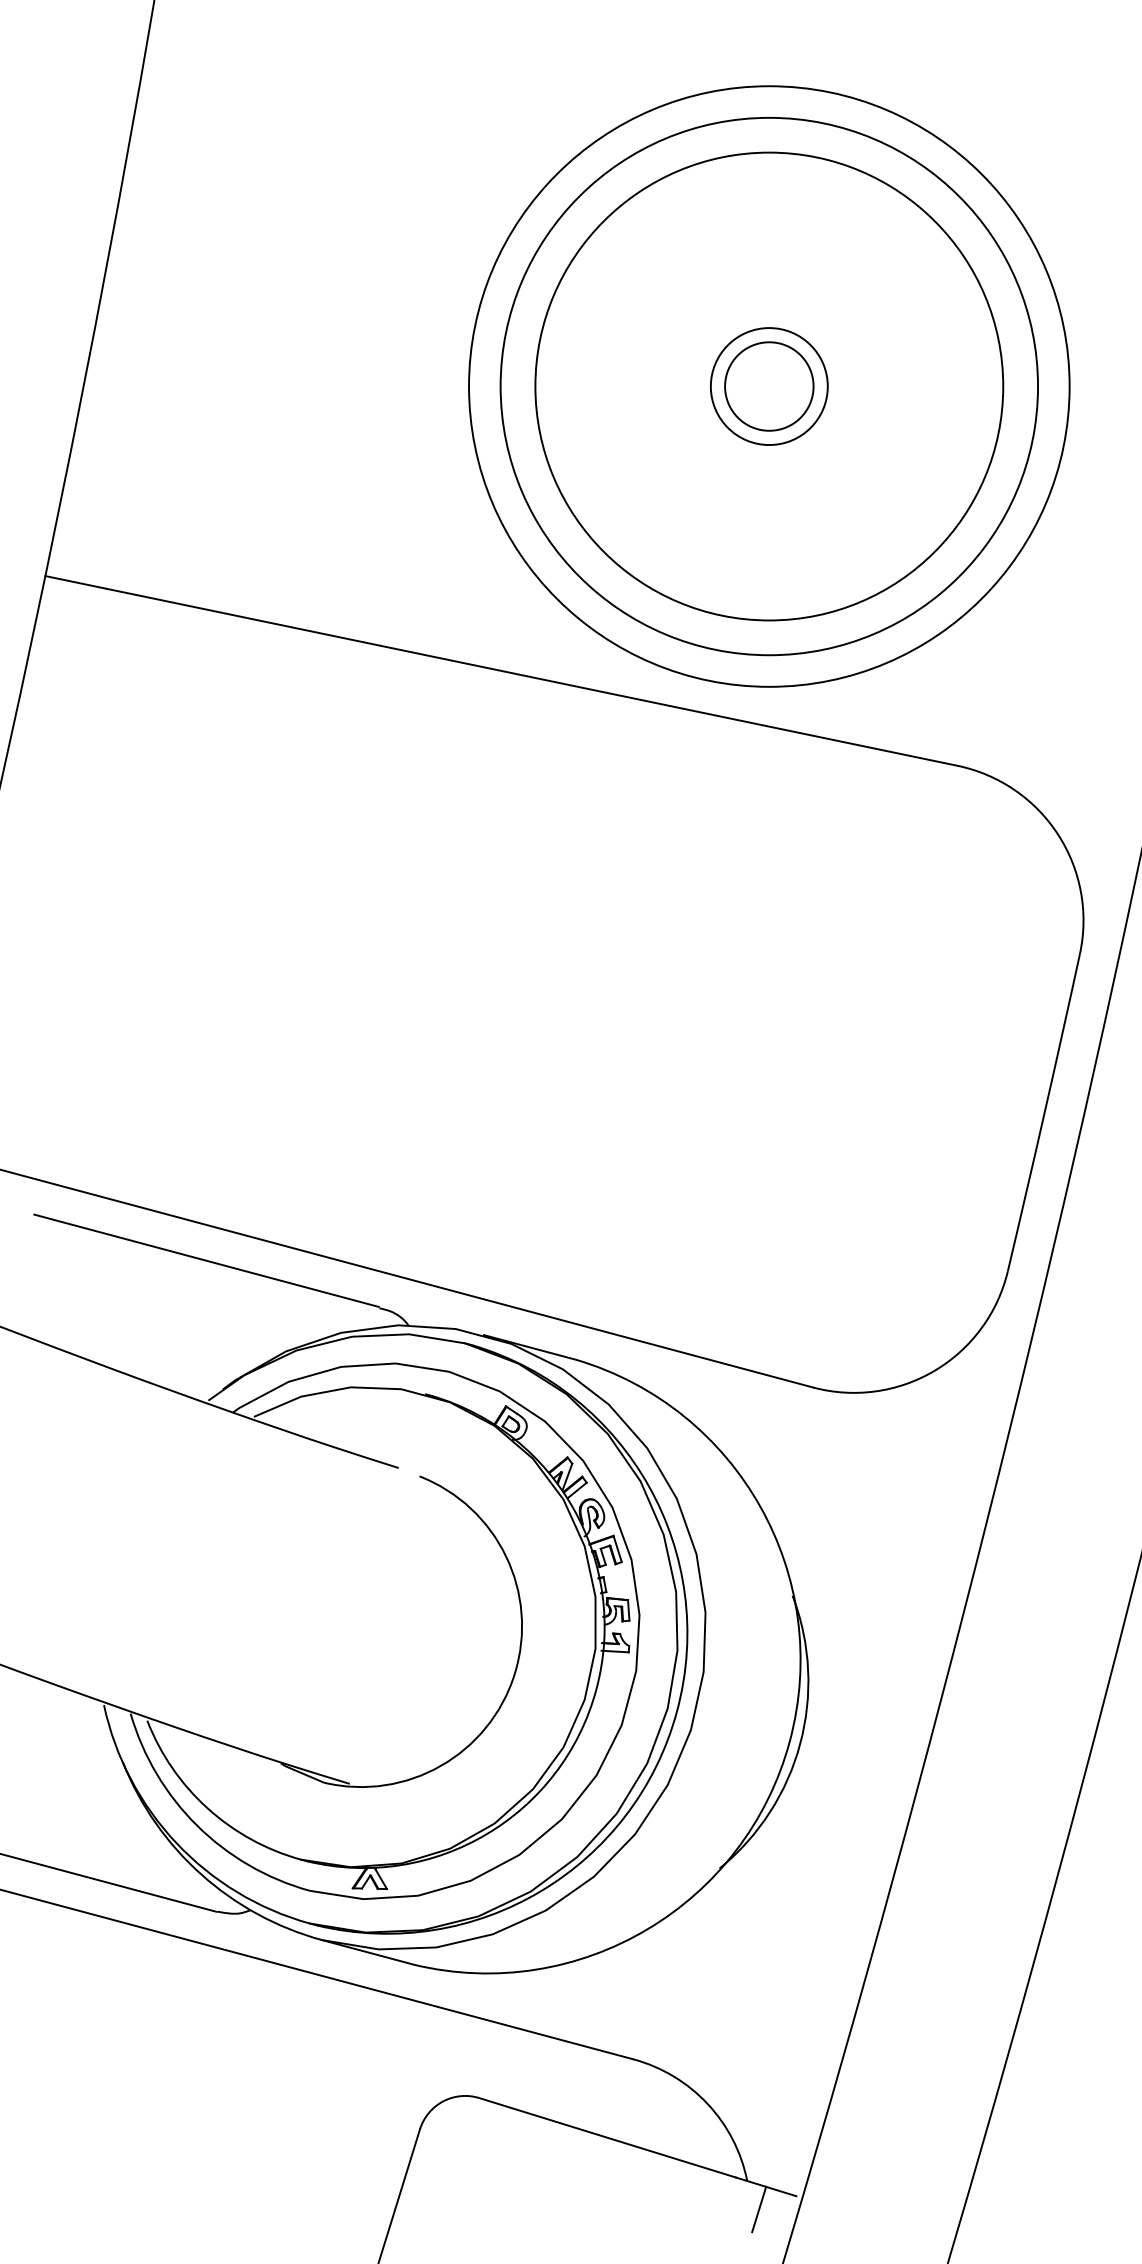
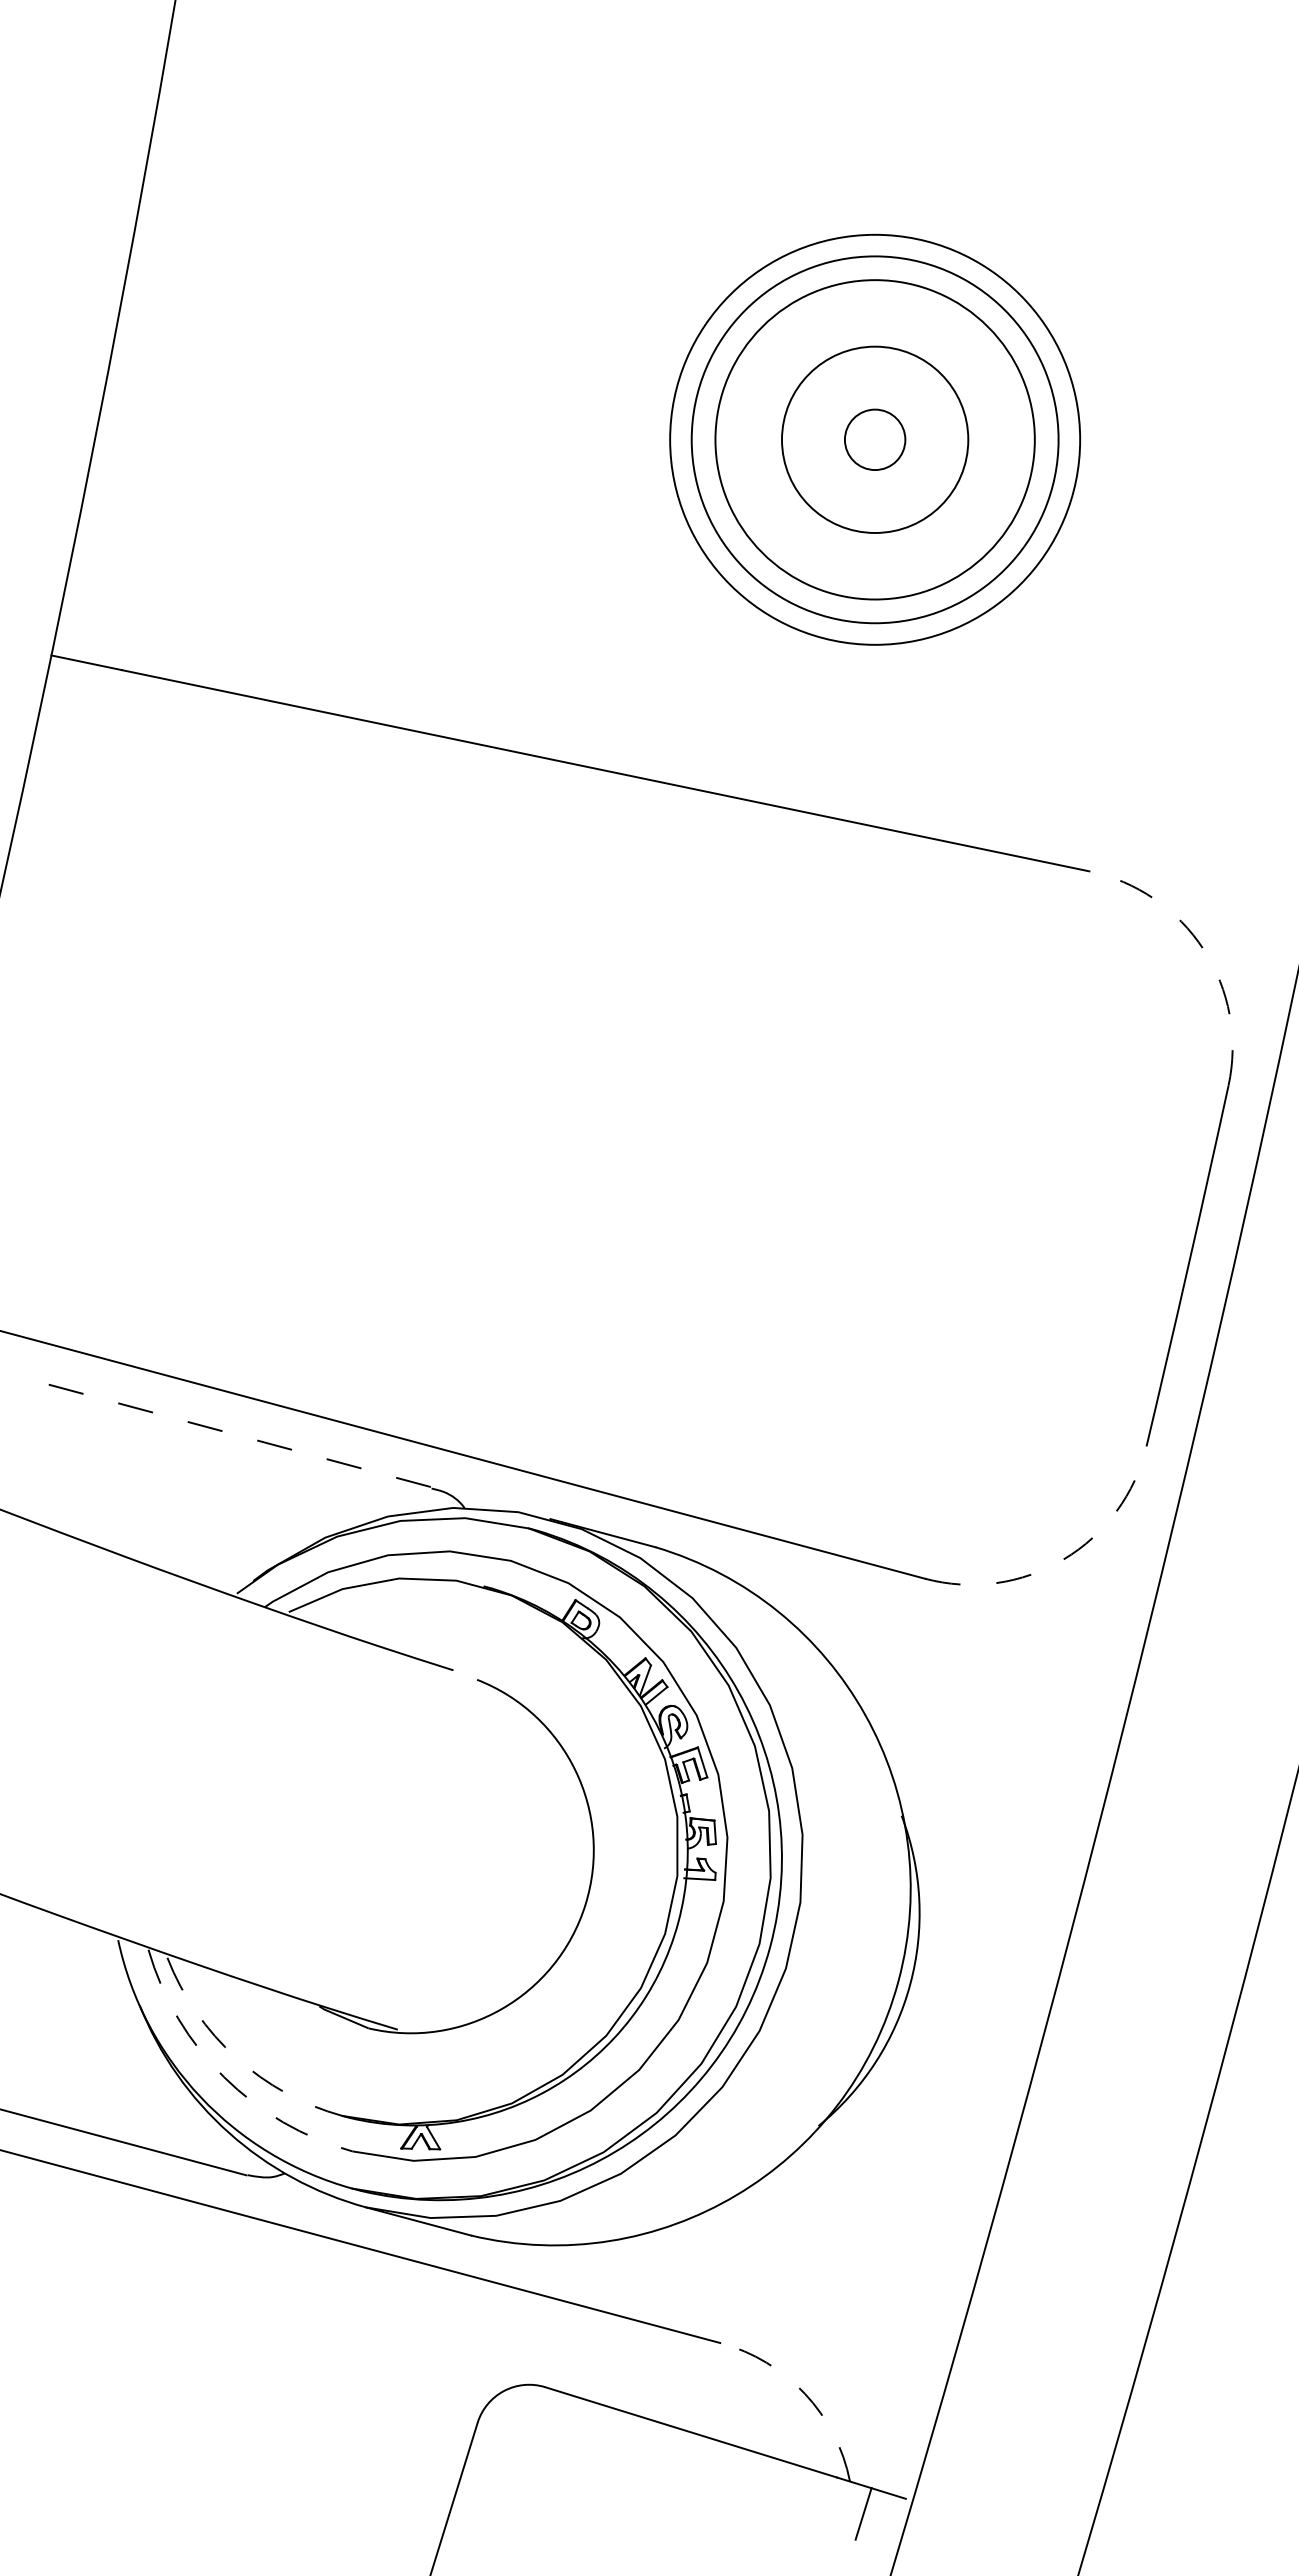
circle: (768, 386) -> (874, 439), size x0.6
circle: (768, 386) -> (874, 439), size x0.6
circle: (768, 386) -> (874, 439), size x0.6
circle: (768, 386) -> (874, 439), size x1.4
circle: (769, 386) -> (875, 439), size x0.6
arc: (1057, 834) -> (1203, 949), solid -> dashed
line: (206, 1260) -> (234, 1434), solid -> dashed
arc: (934, 1370) -> (1063, 1559), solid -> dashed
arc: (208, 1808) -> (236, 2057), solid -> dashed
arc: (197, 1825) -> (224, 2077), solid -> dashed
arc: (707, 2103) -> (804, 2393), solid -> dashed

